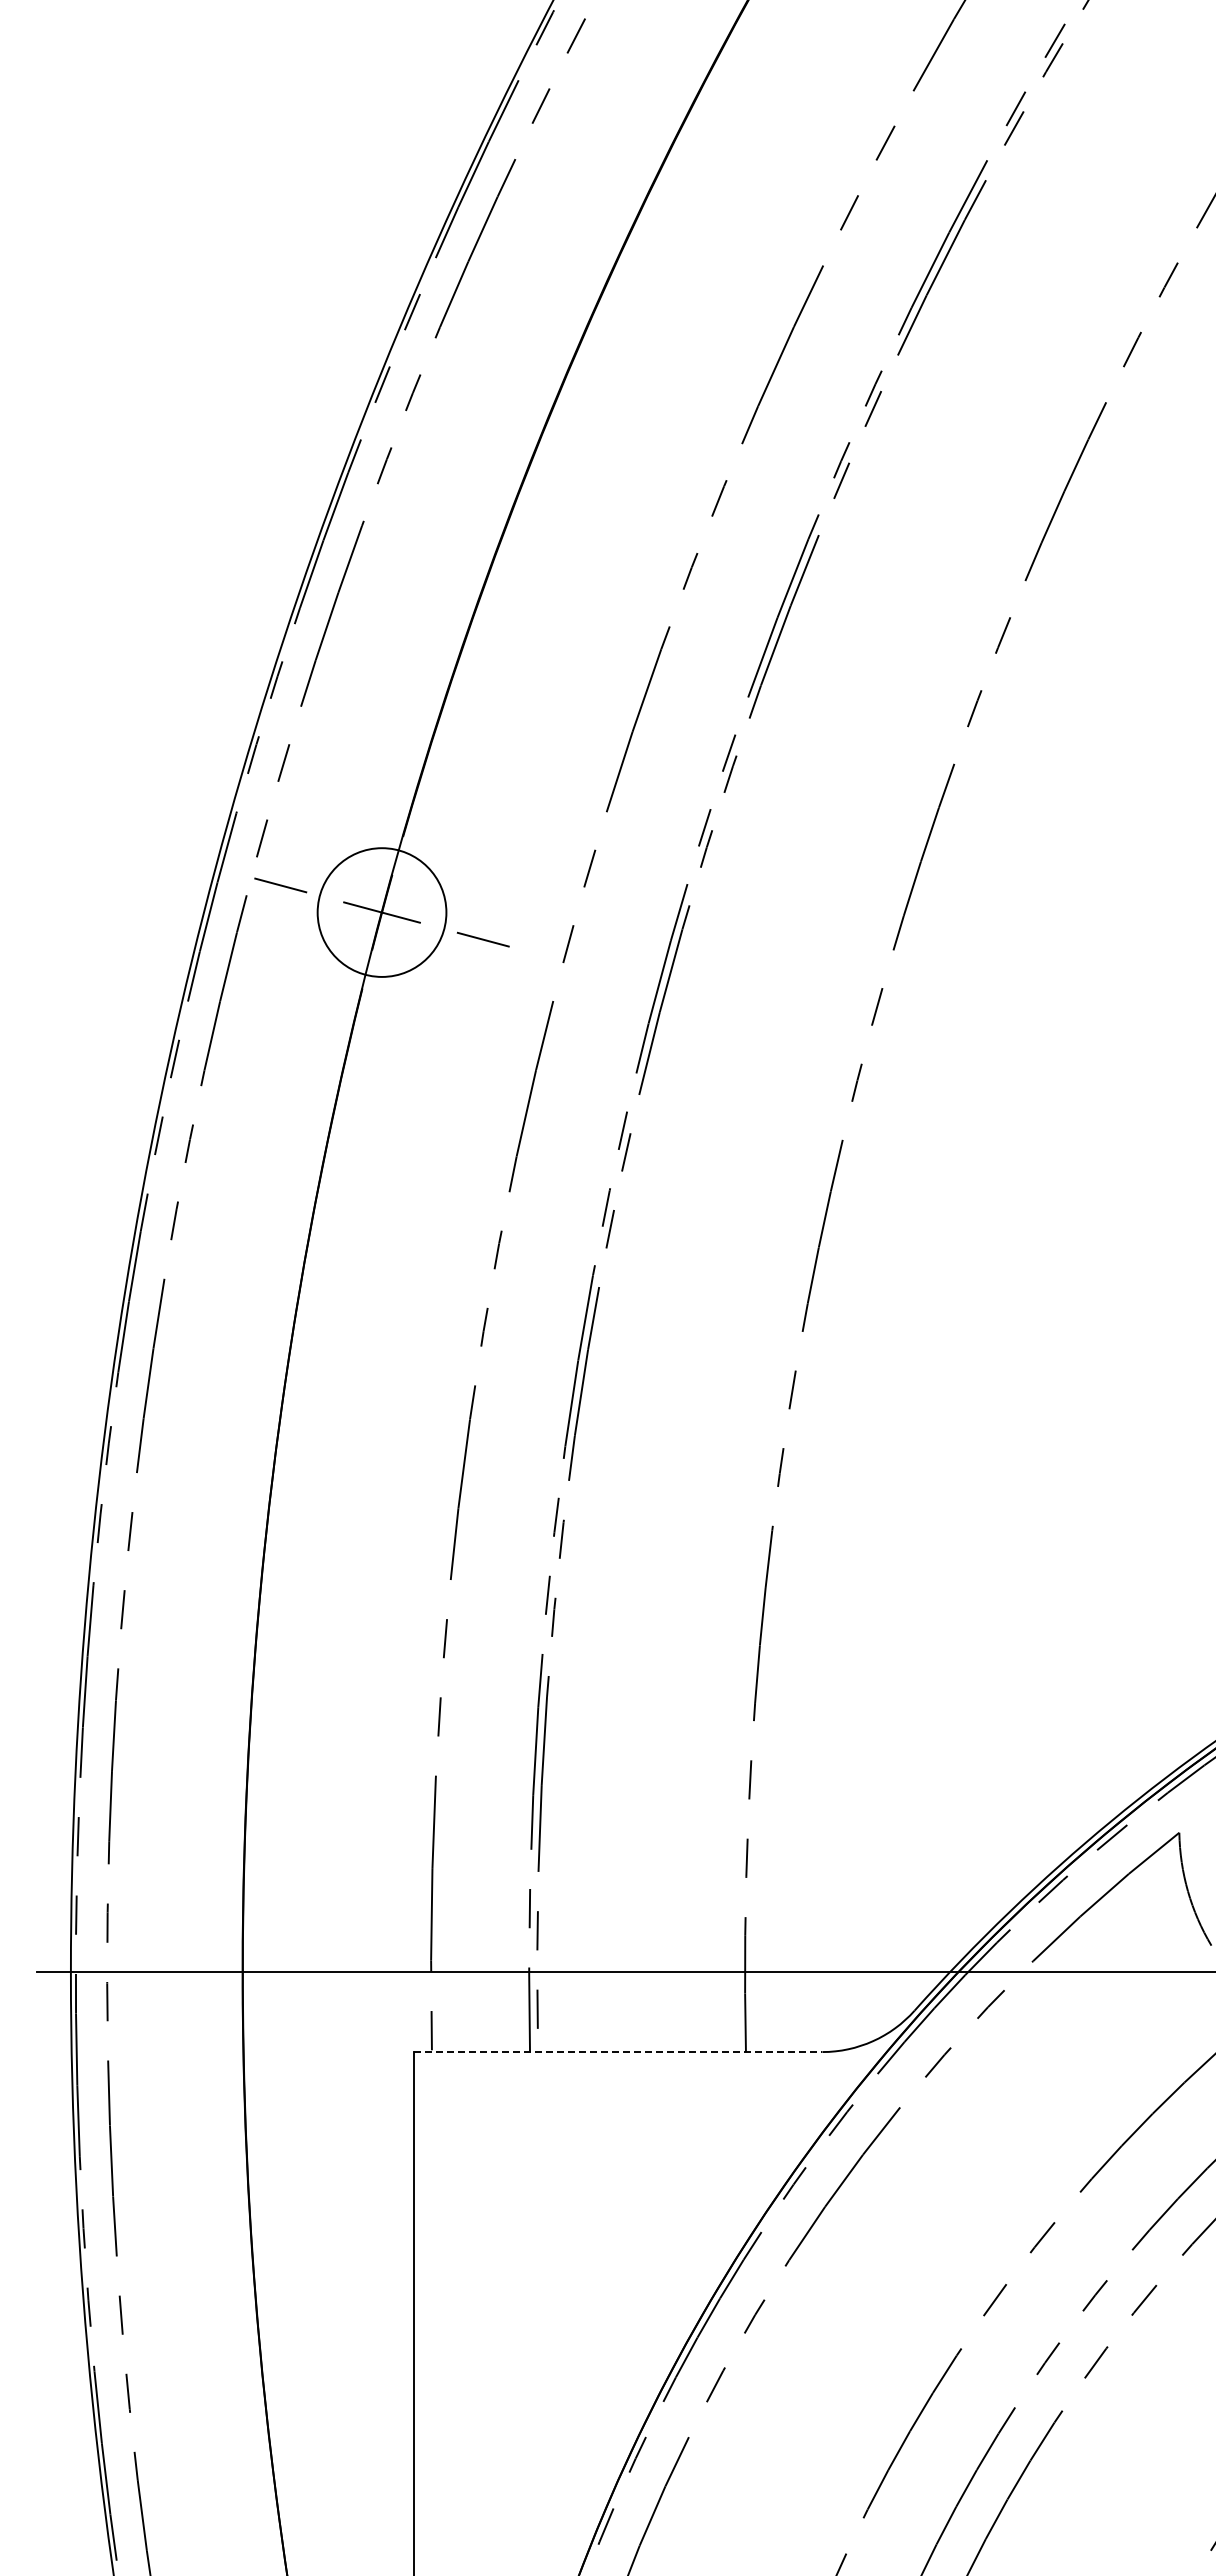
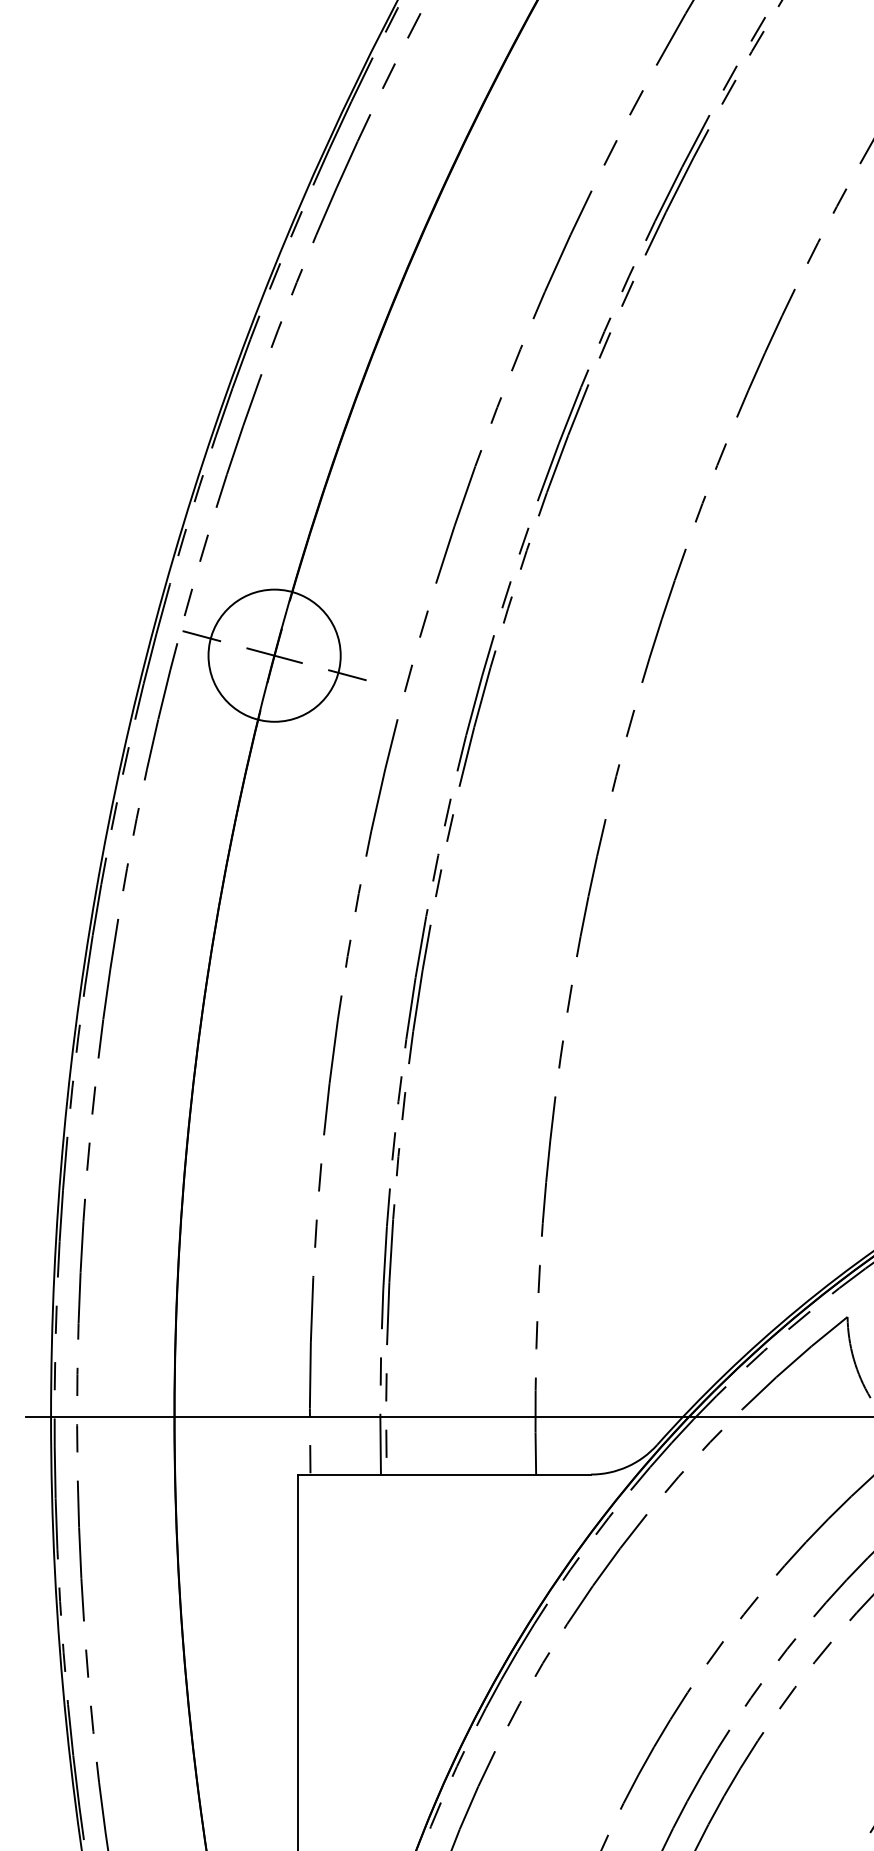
circle: (382, 912) -> (274, 655), size x1.43
line: (618, 2052) -> (444, 1474), dashed -> solid

